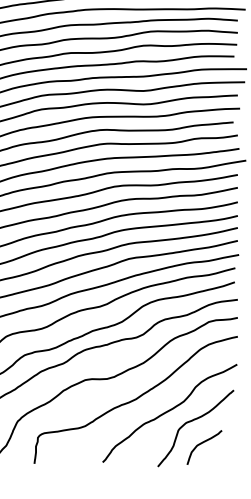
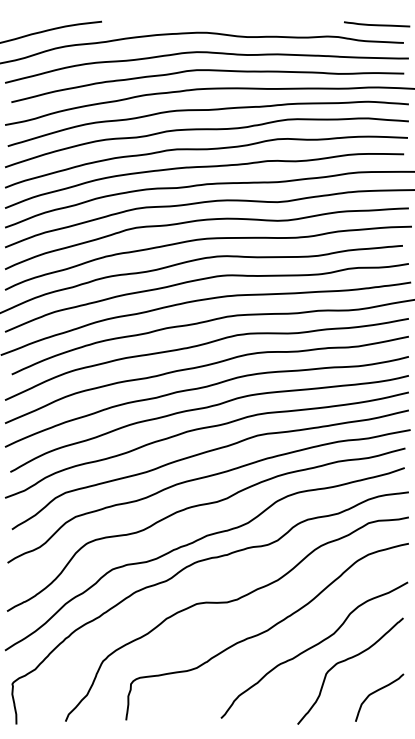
curve: (202, 443) -> (376, 692), moved

